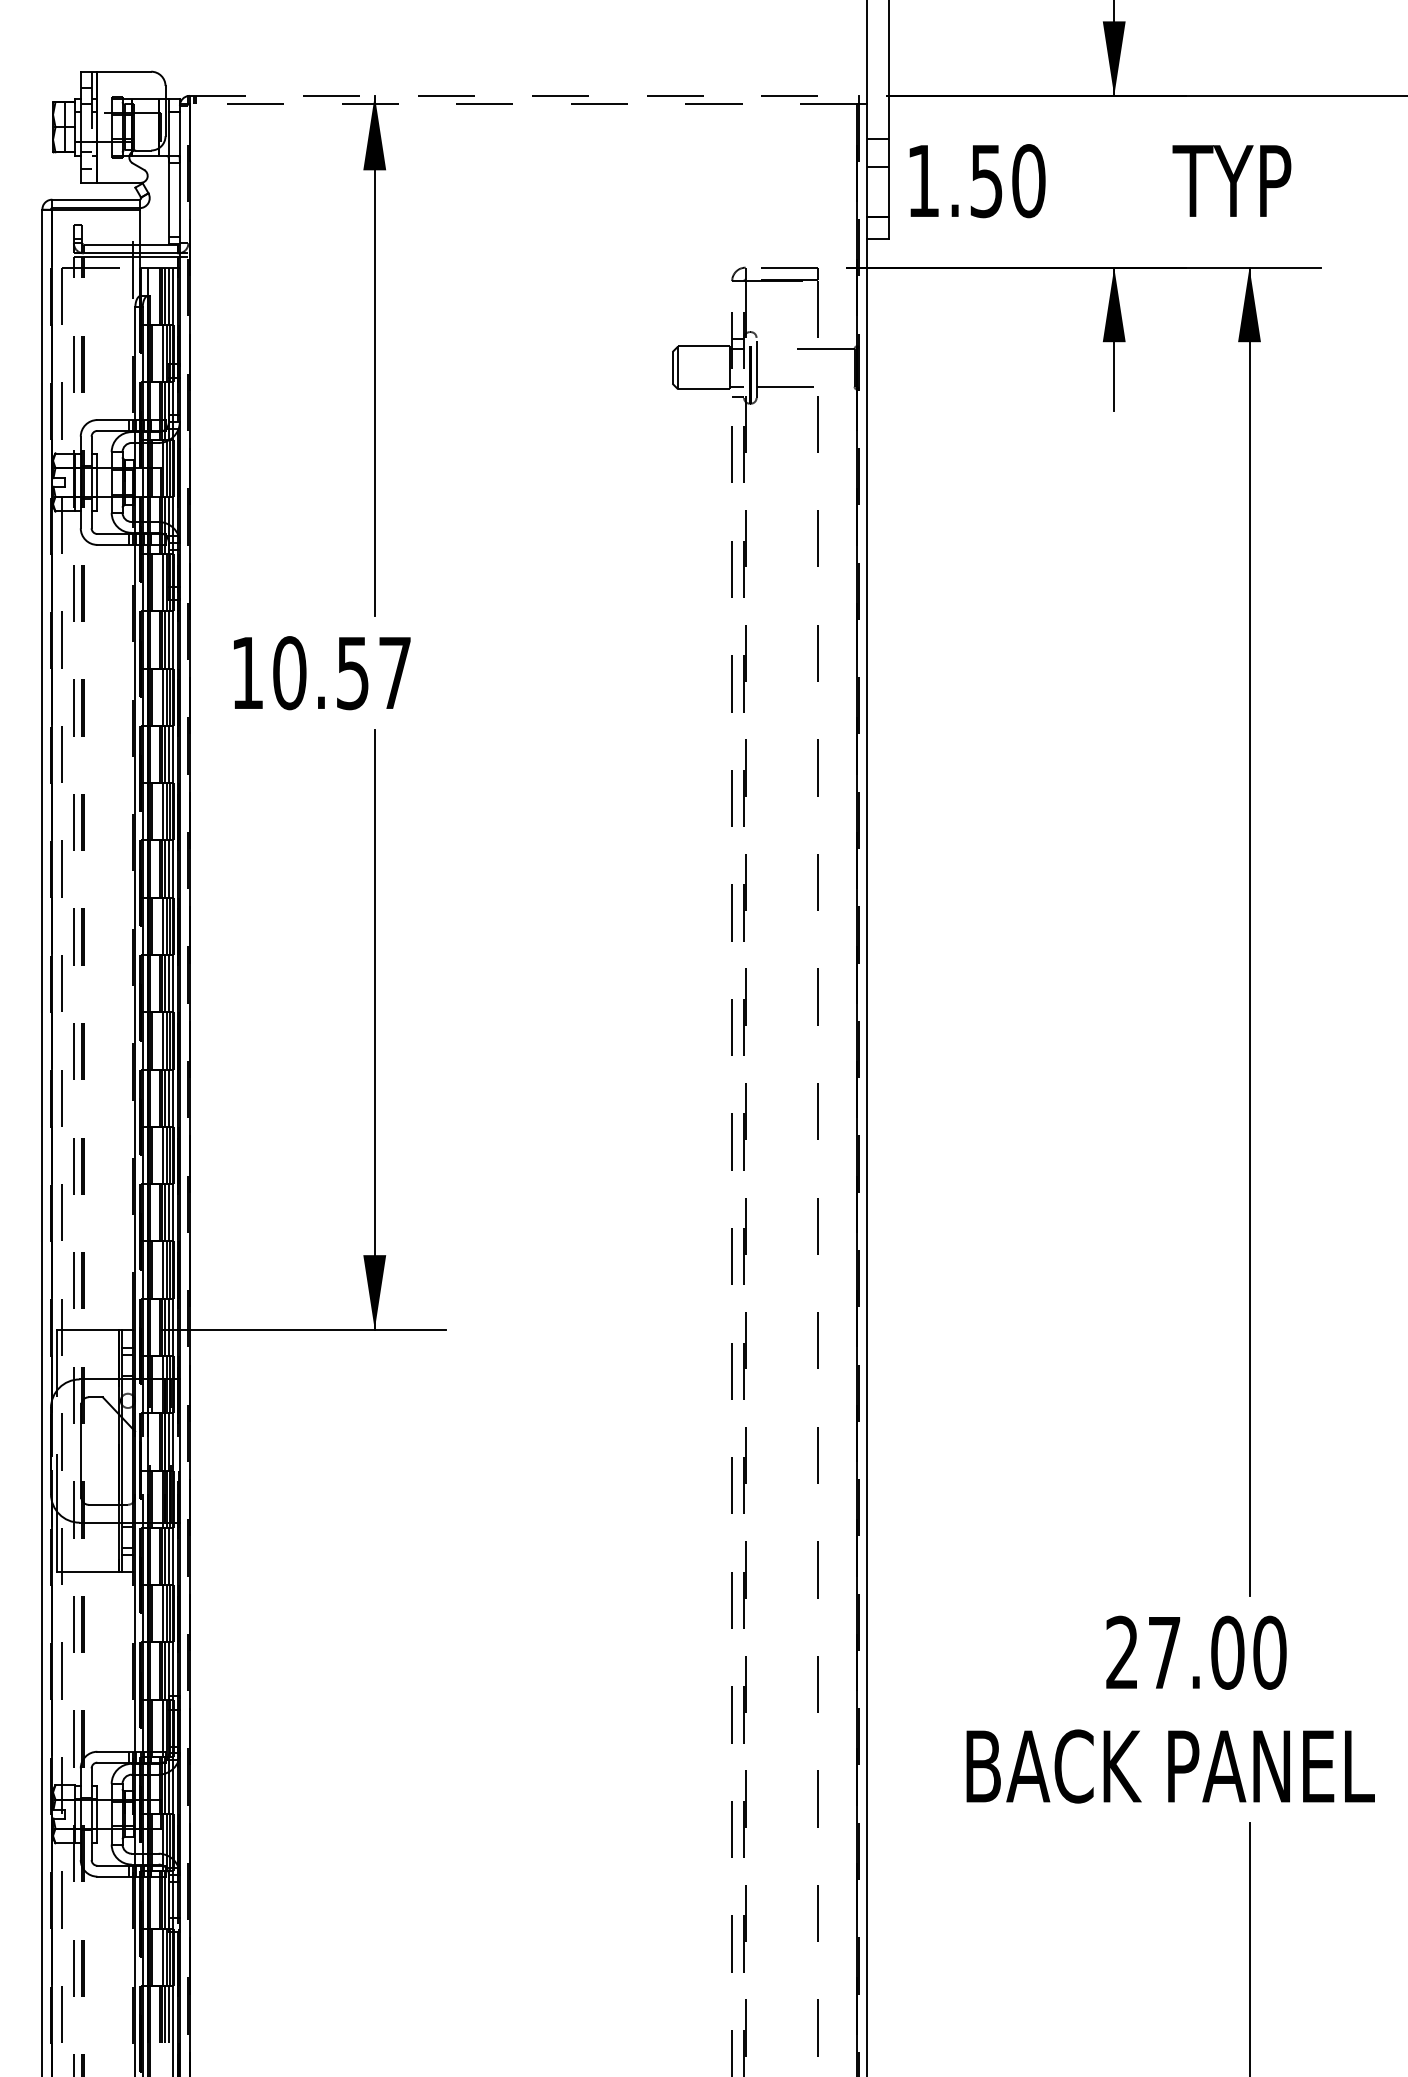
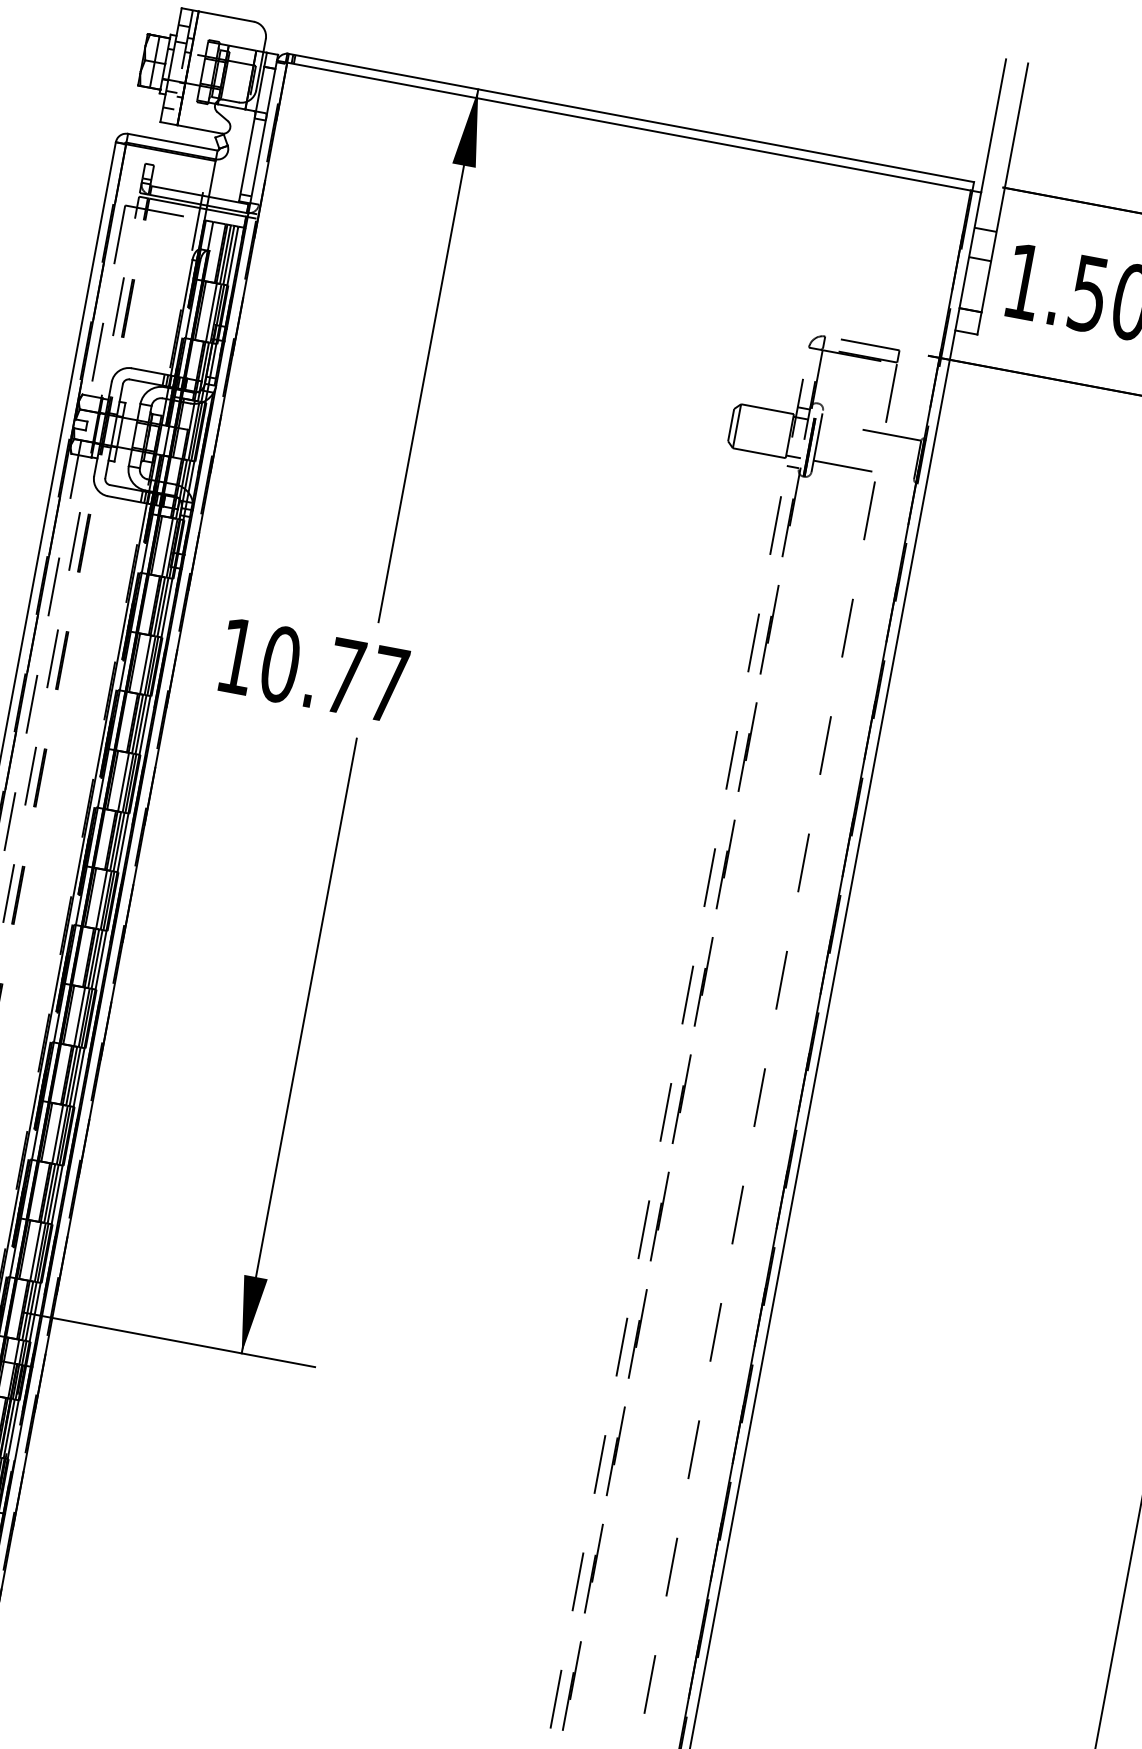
line: (524, 95) -> (631, 117), dashed -> solid
line: (523, 104) -> (629, 126), dashed -> solid
text: (352, 673) -> (344, 676), 10.57 -> 10.77

